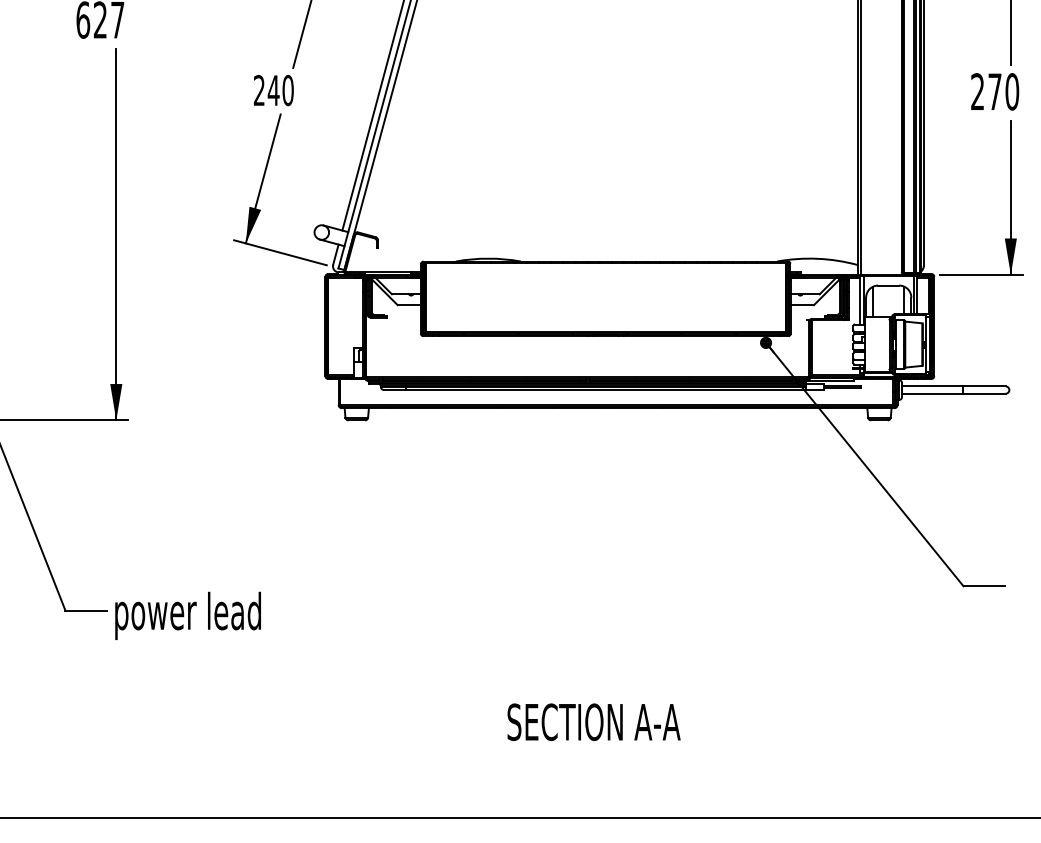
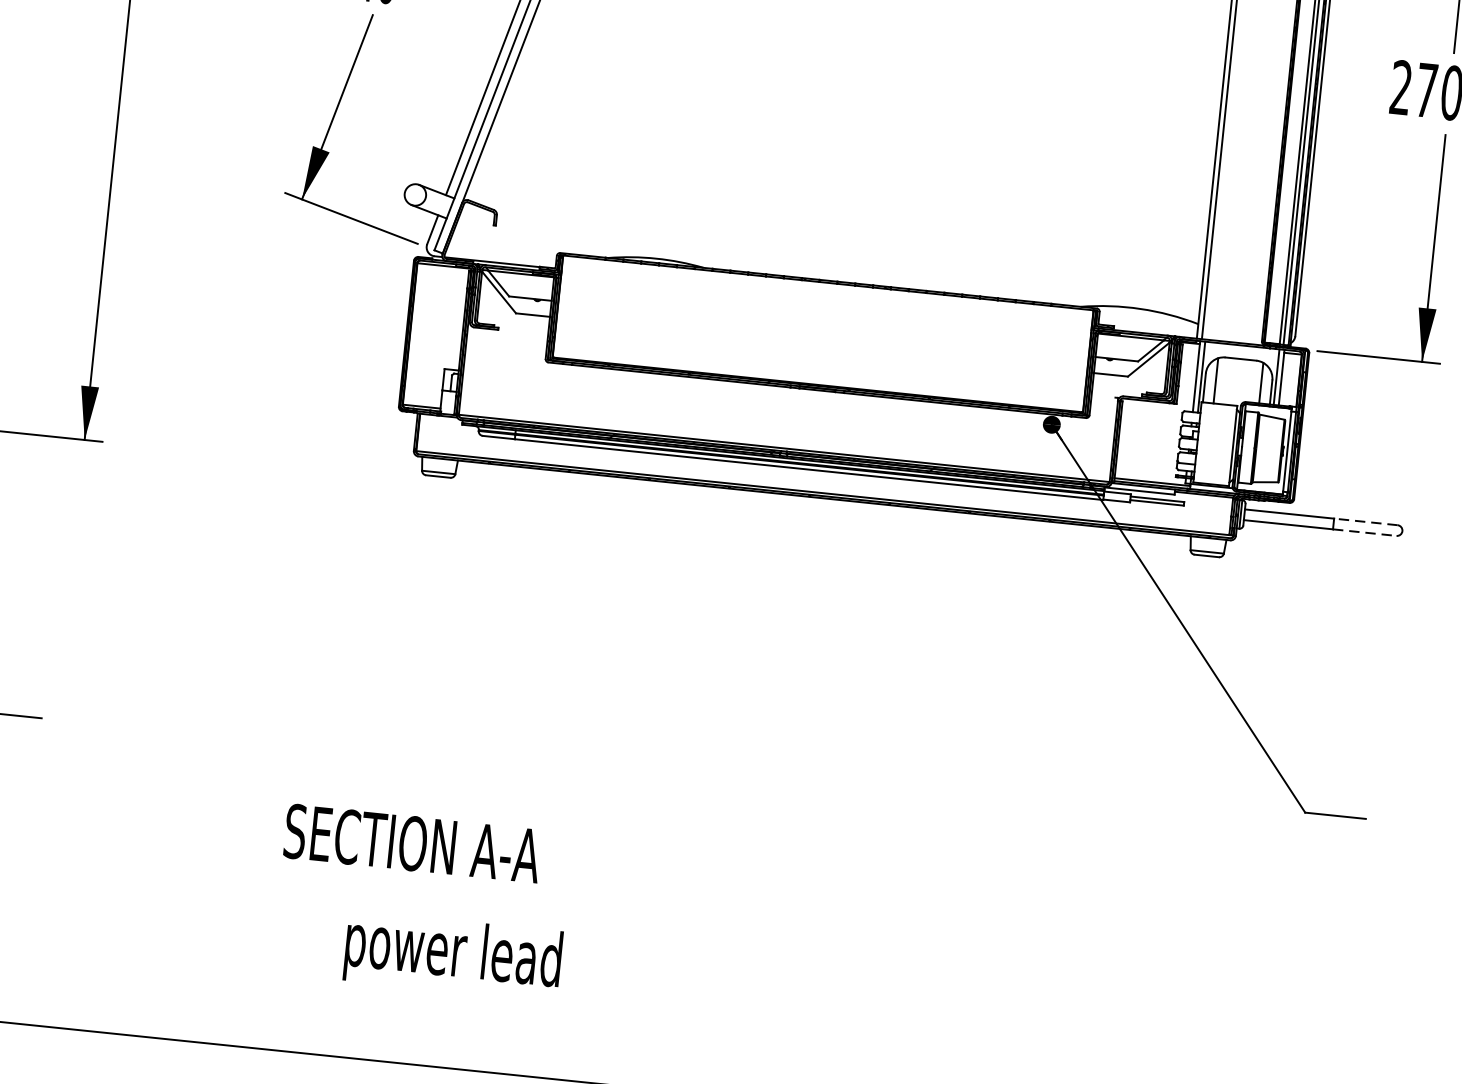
line: (984, 386) -> (1366, 522), solid -> dashed
line: (984, 393) -> (1365, 532), solid -> dashed
text: (187, 615) -> (452, 955), moved
text: (593, 722) -> (411, 843), moved

